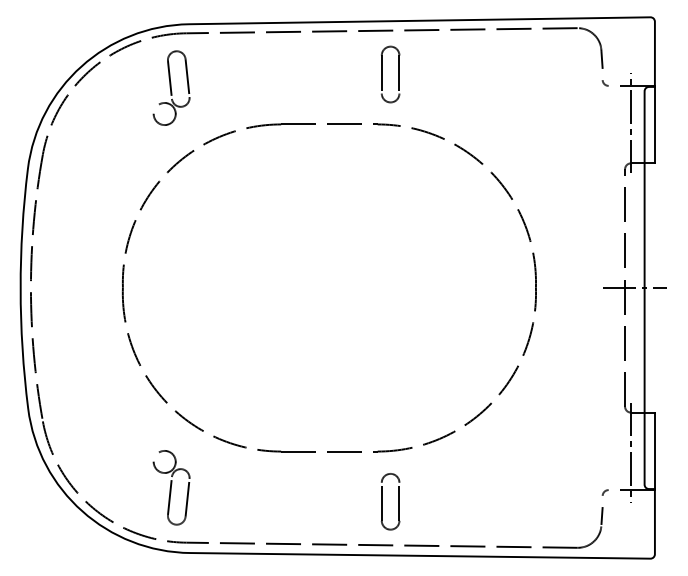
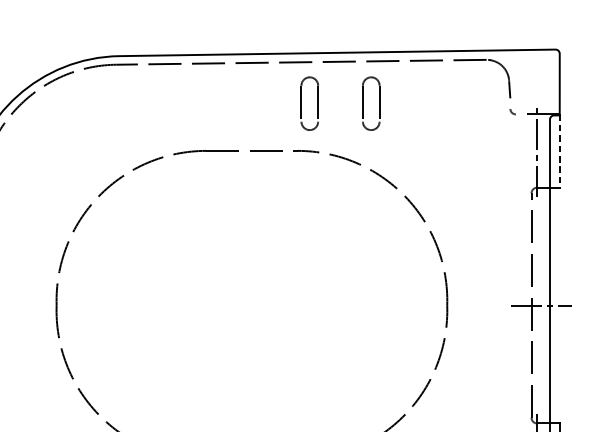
part: (447, 74) -> (363, 103), added
part: (171, 87) -> (102, 115), removed
line: (654, 124) -> (559, 150), solid -> dashed

